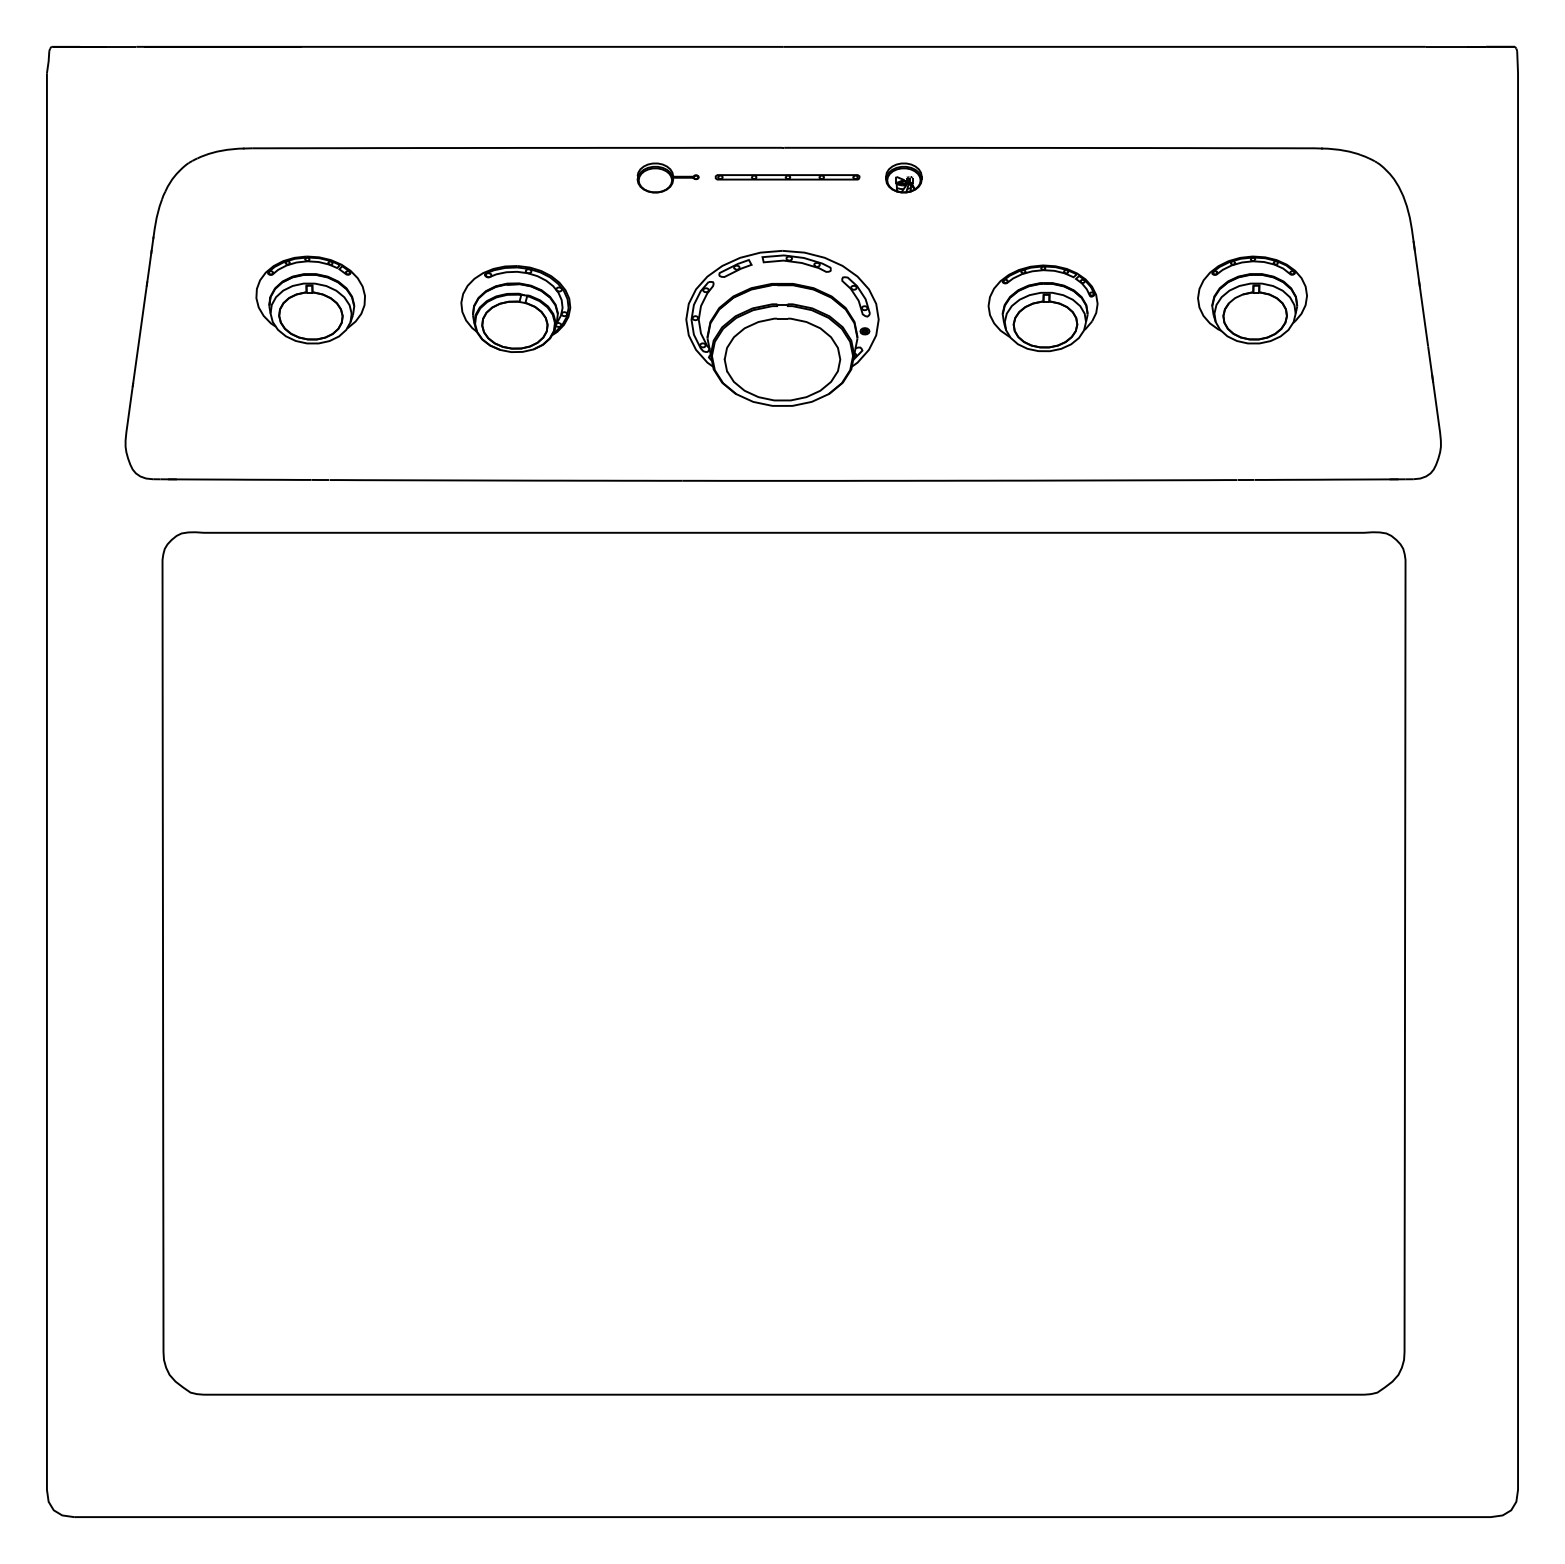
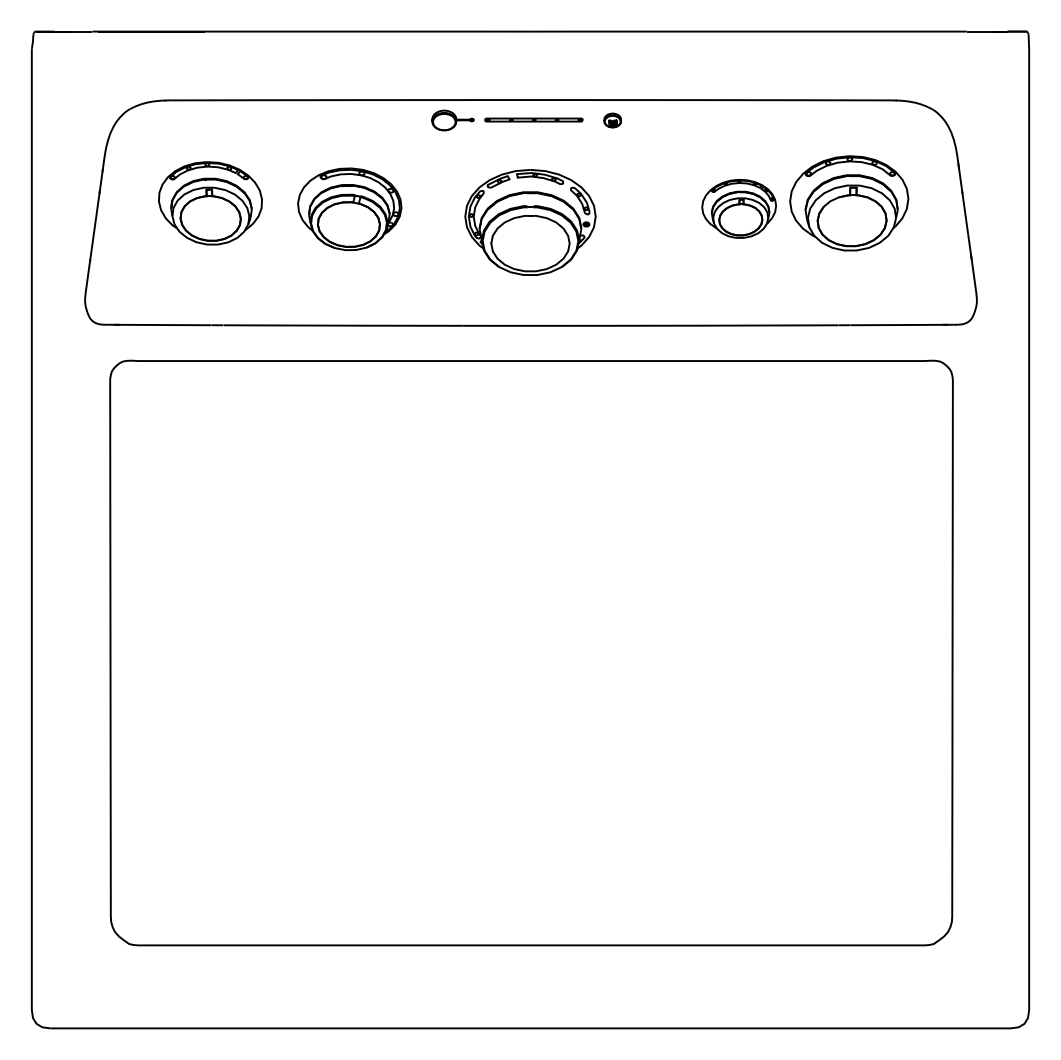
part: (903, 177) -> (612, 120), size x0.7
part: (310, 298) -> (210, 202), size x1.4
part: (1251, 298) -> (848, 202), size x1.6
part: (1042, 307) -> (738, 208), moved
part: (515, 309) -> (349, 209), size x1.4

